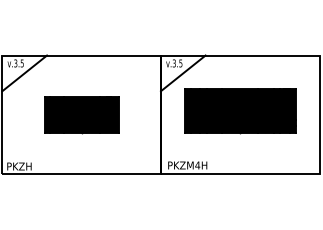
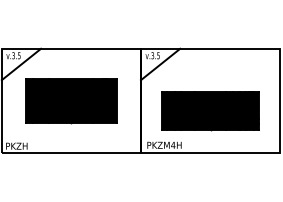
part: (240, 111) -> (210, 111), moved
part: (81, 115) -> (71, 101), size x1.4

